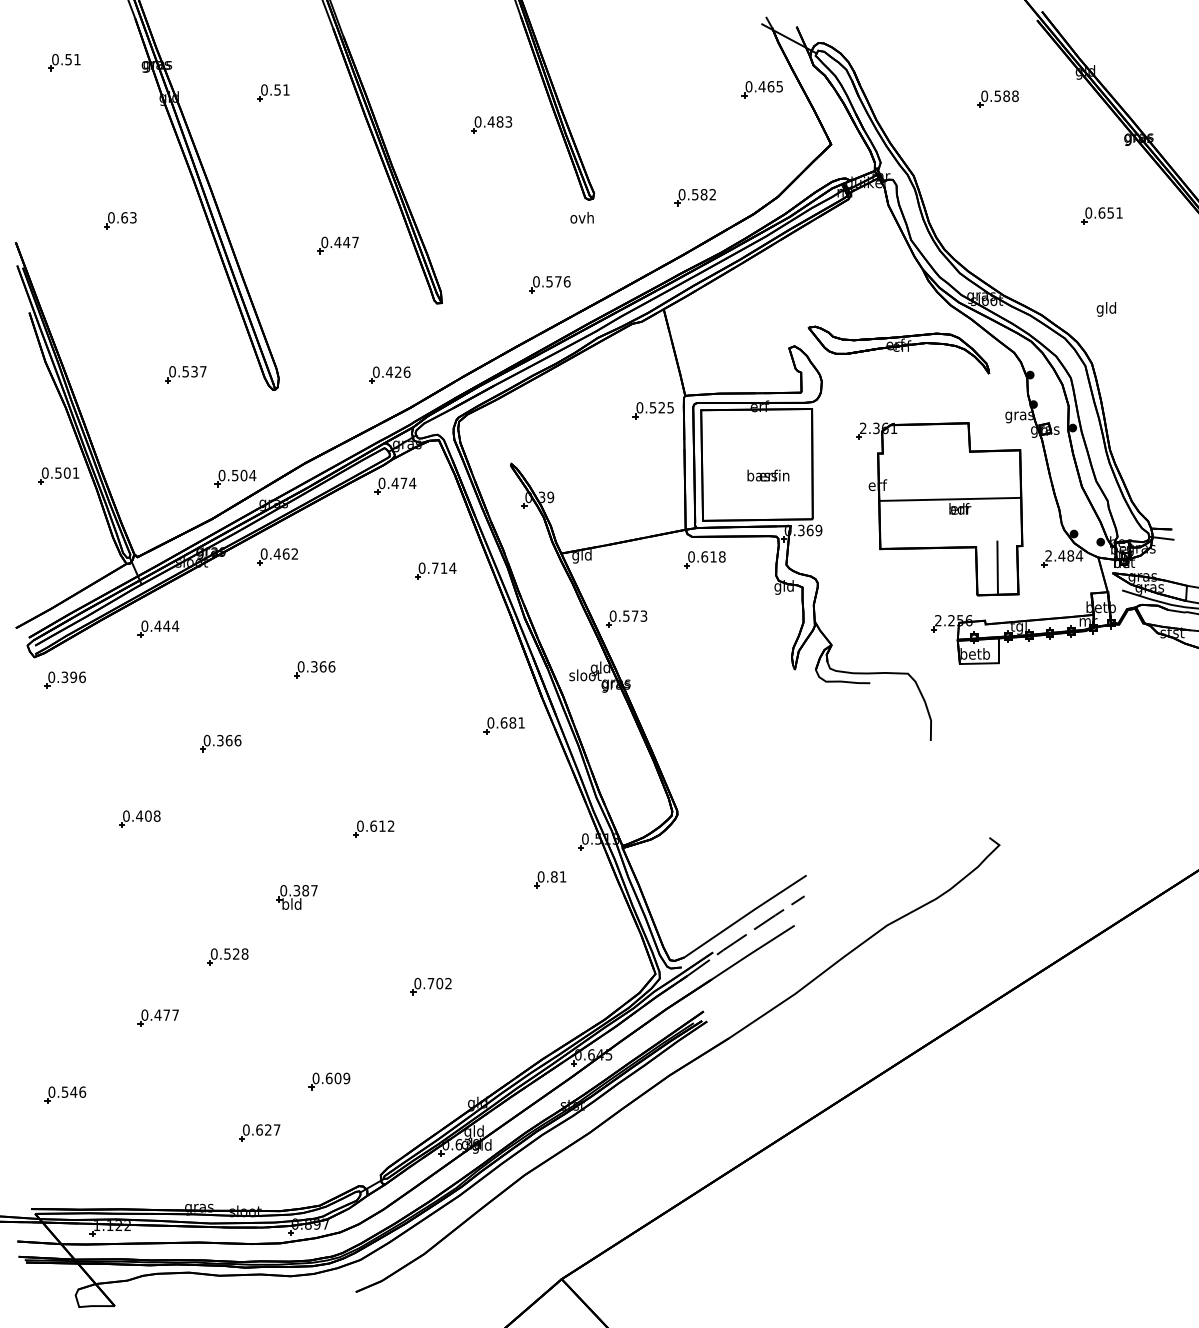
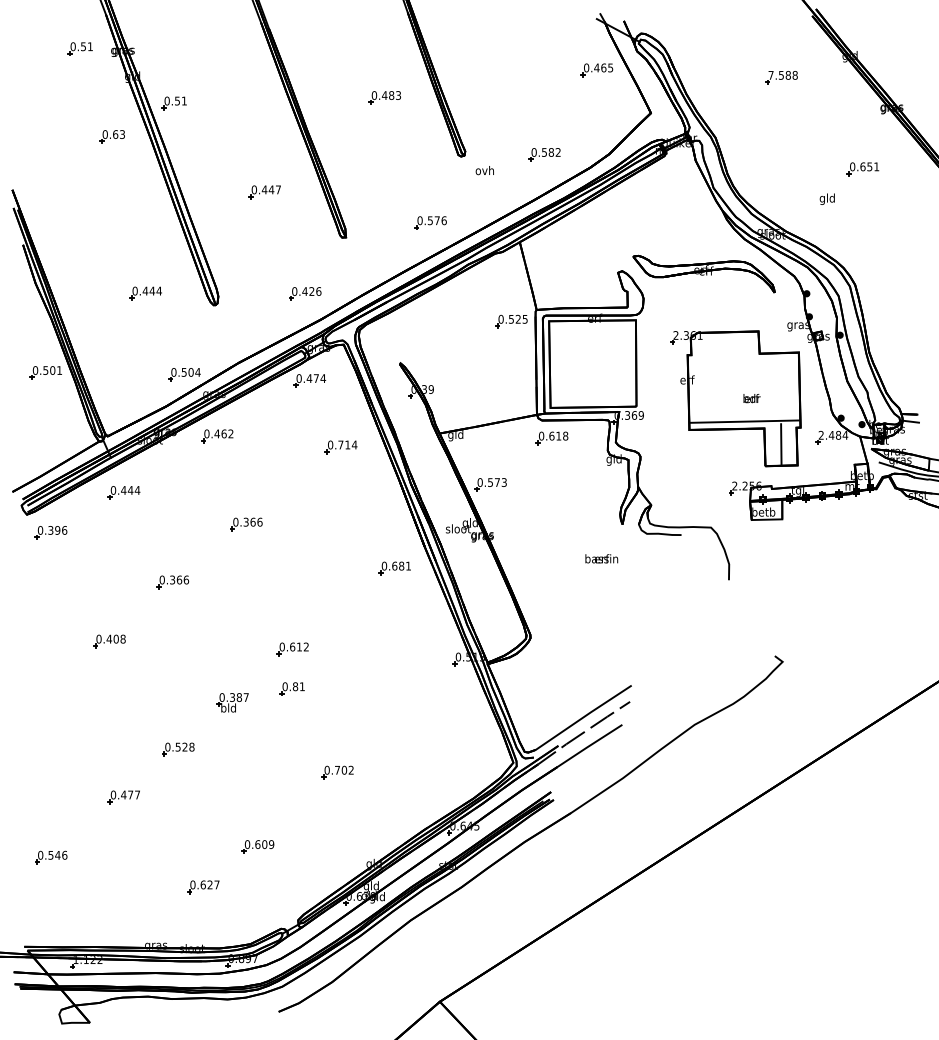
part: (64, 62) -> (80, 48), moved
part: (273, 92) -> (174, 102), moved
text: (984, 95) -> (770, 74), 0.588 -> 7.588
text: (581, 217) -> (484, 170), moved
part: (120, 220) -> (112, 136), moved
text: (1106, 309) -> (827, 199), moved
text: (194, 371) -> (152, 290), 0.537 -> 0.444
text: (768, 475) -> (601, 558), moved
line: (949, 498) -> (744, 420), moved
part: (550, 879) -> (292, 688), moved

